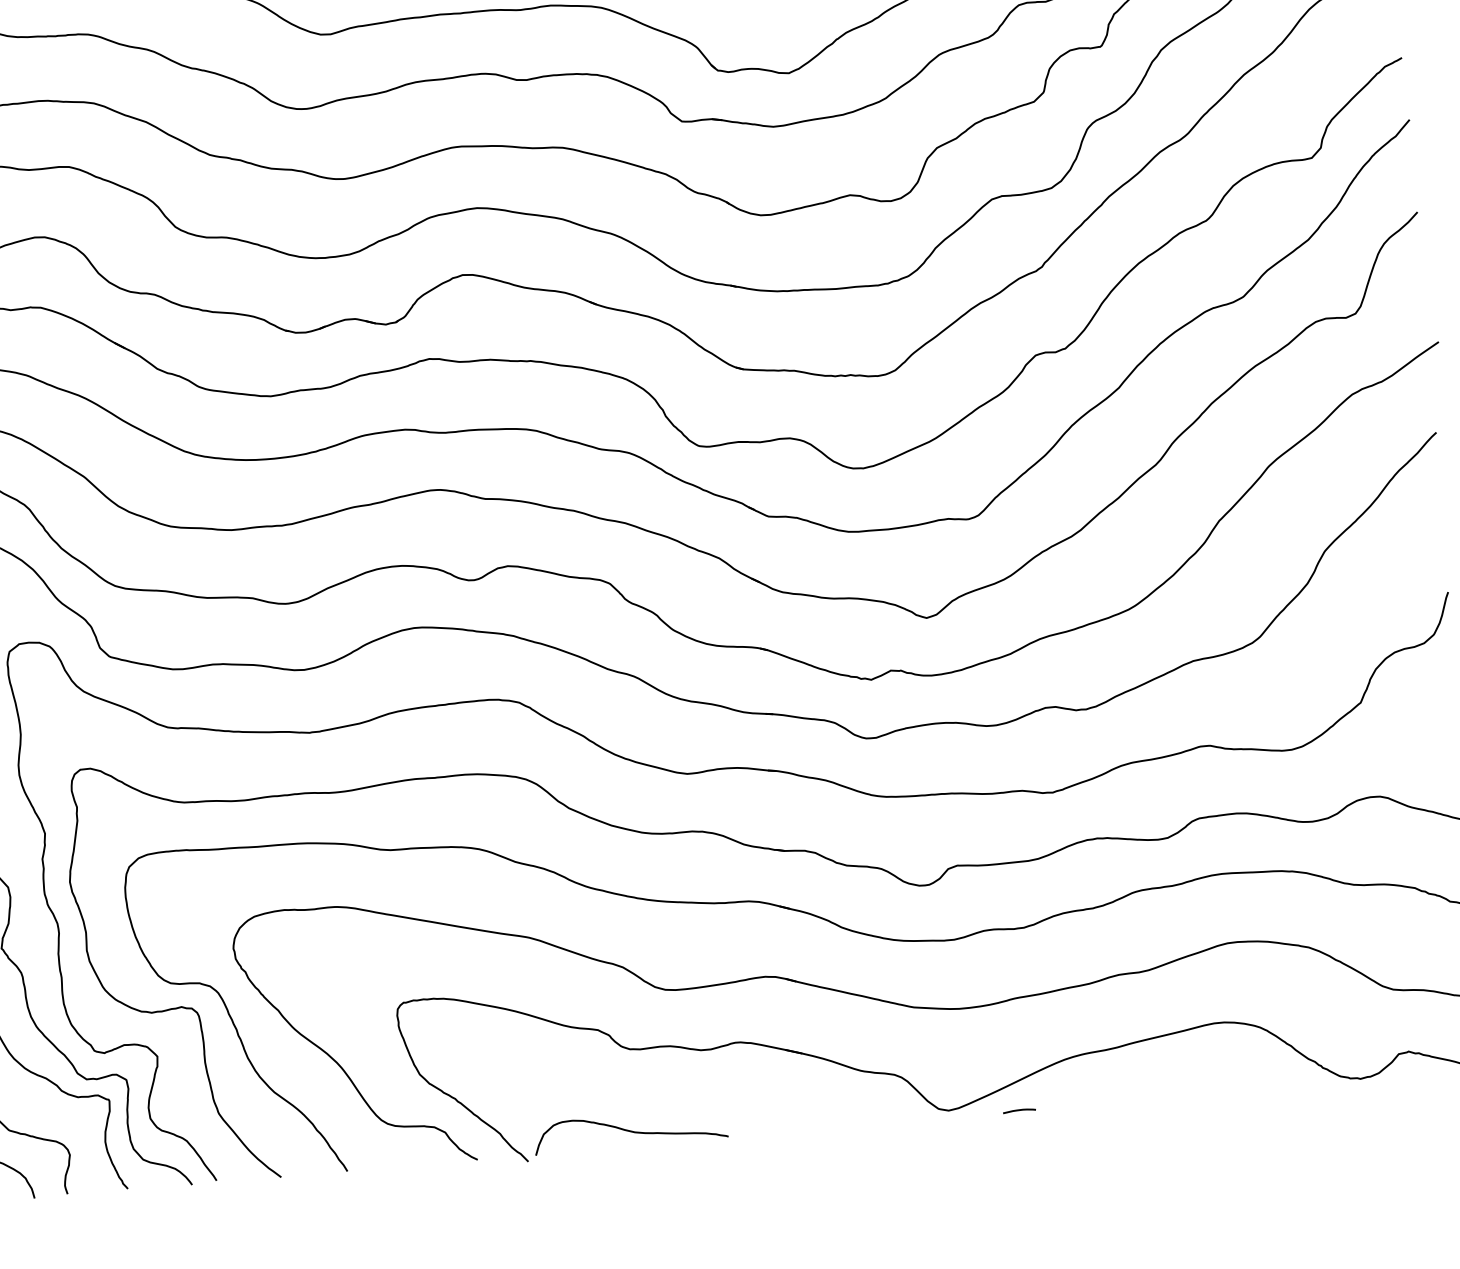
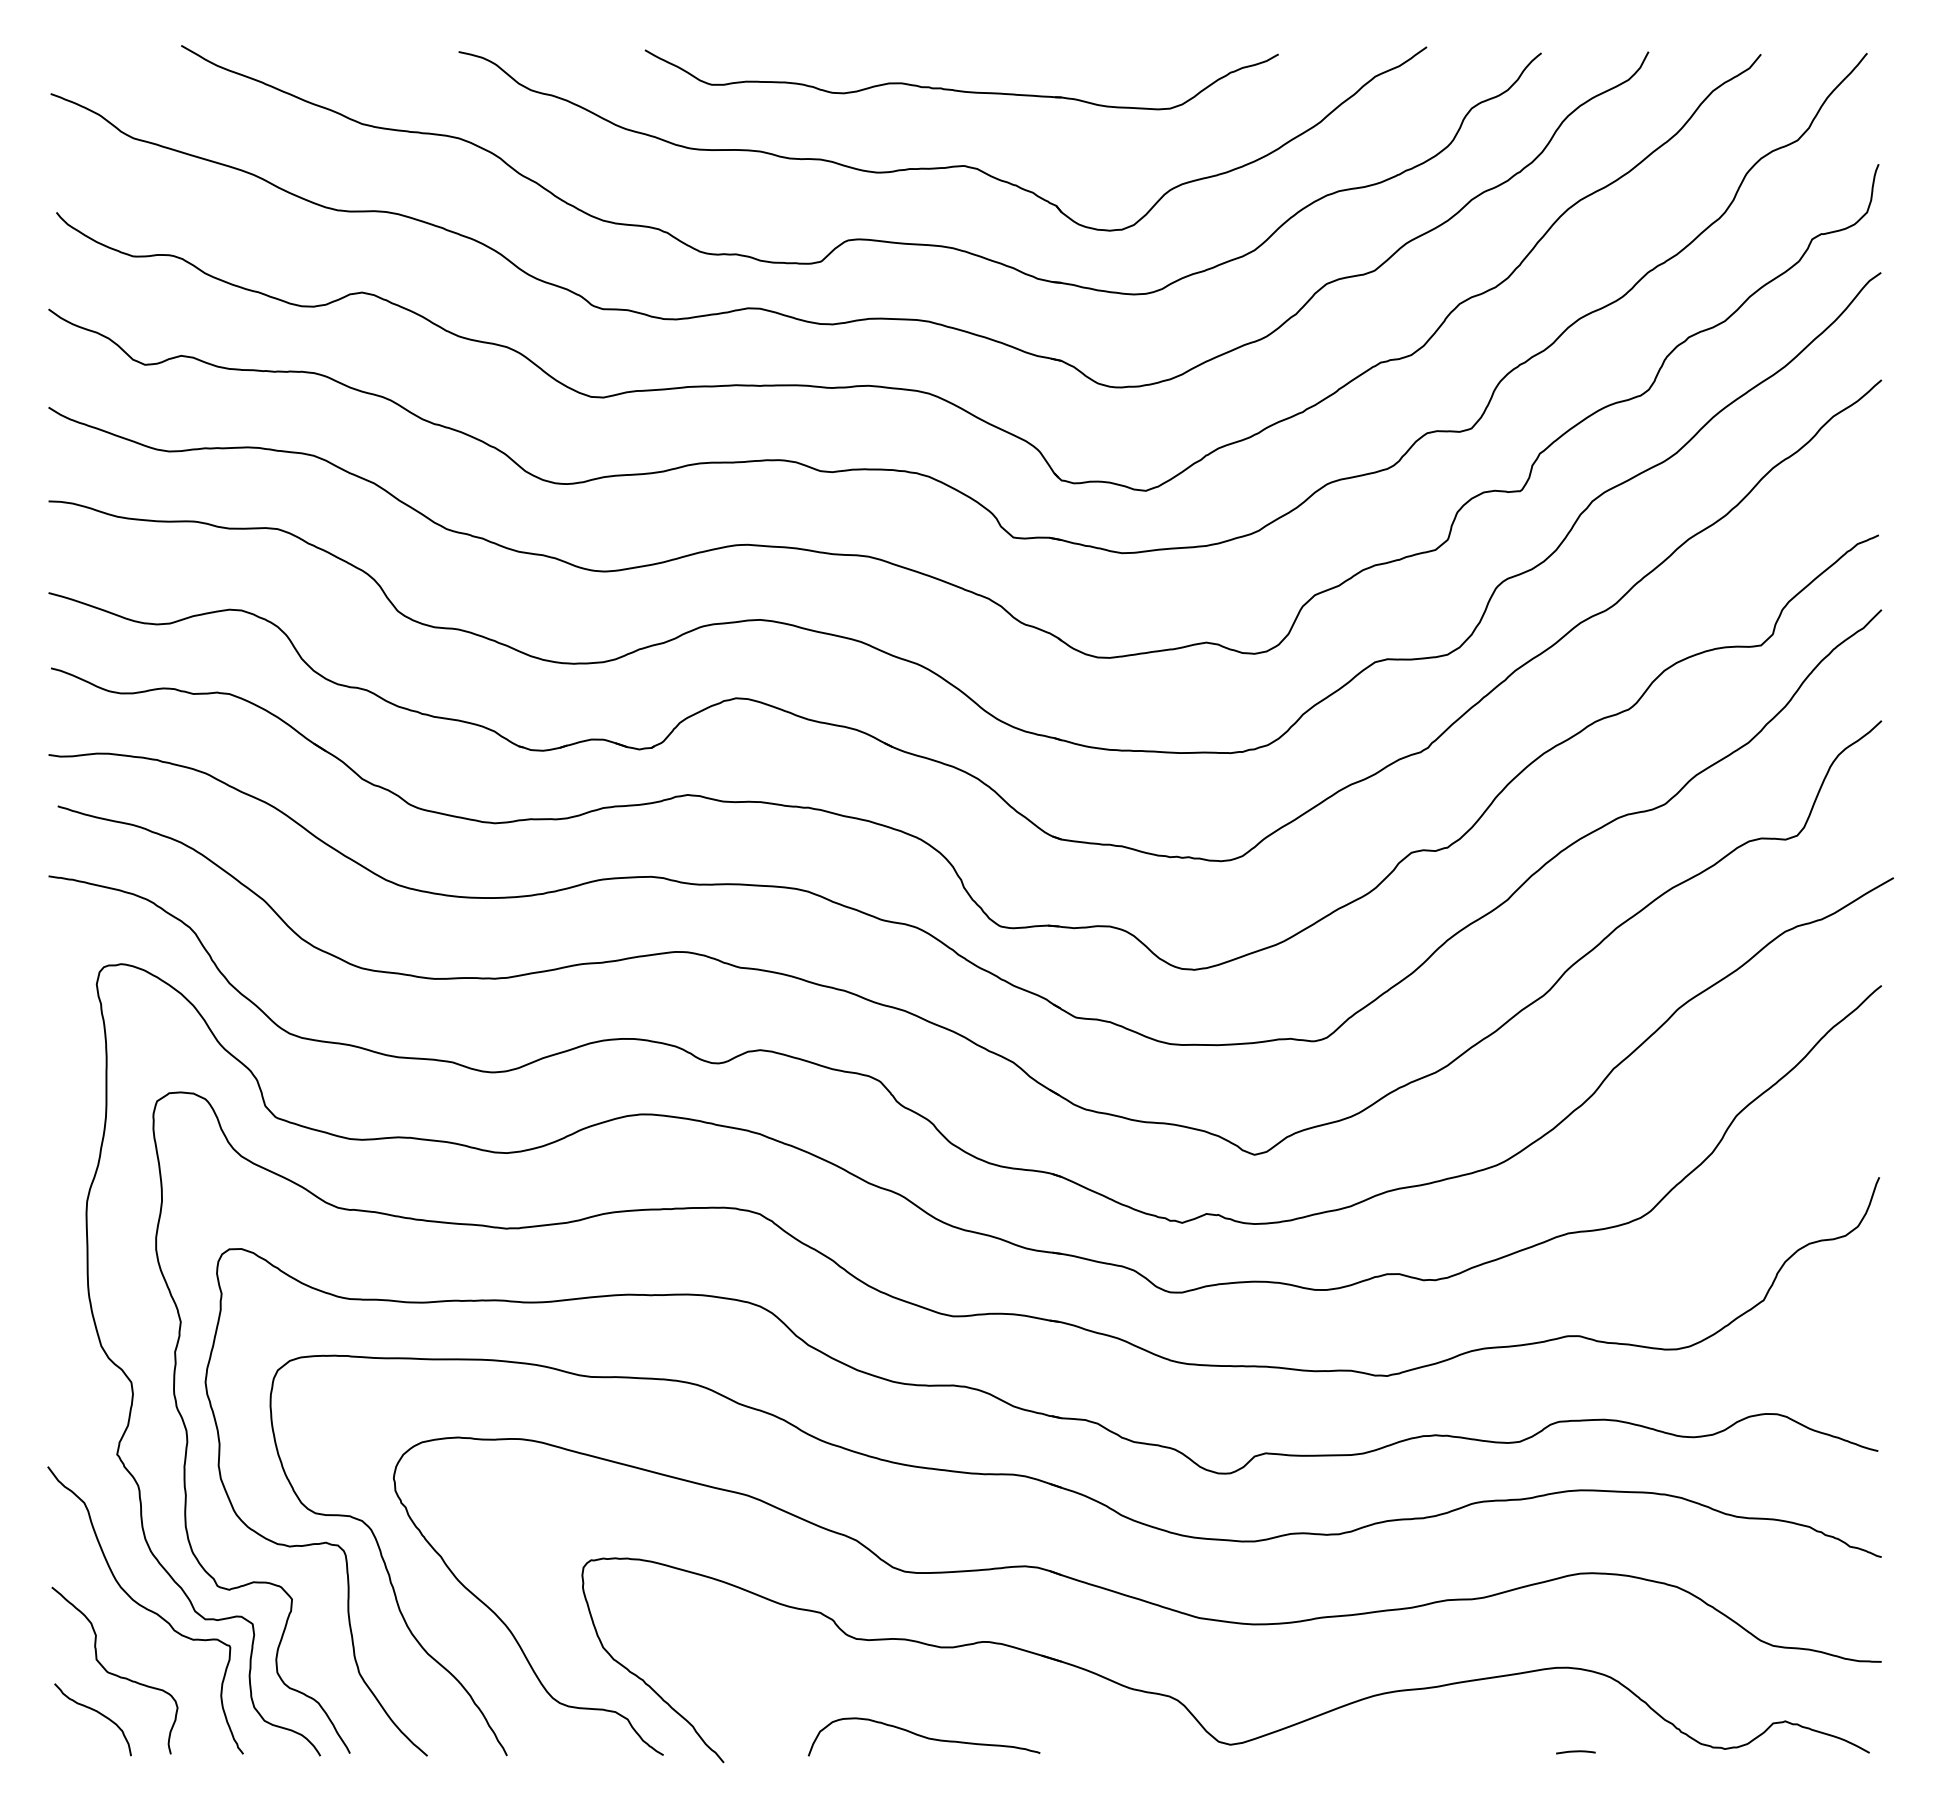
curve: (1019, 1111) -> (1575, 1752), moved
curve: (630, 1131) -> (923, 1736), moved

